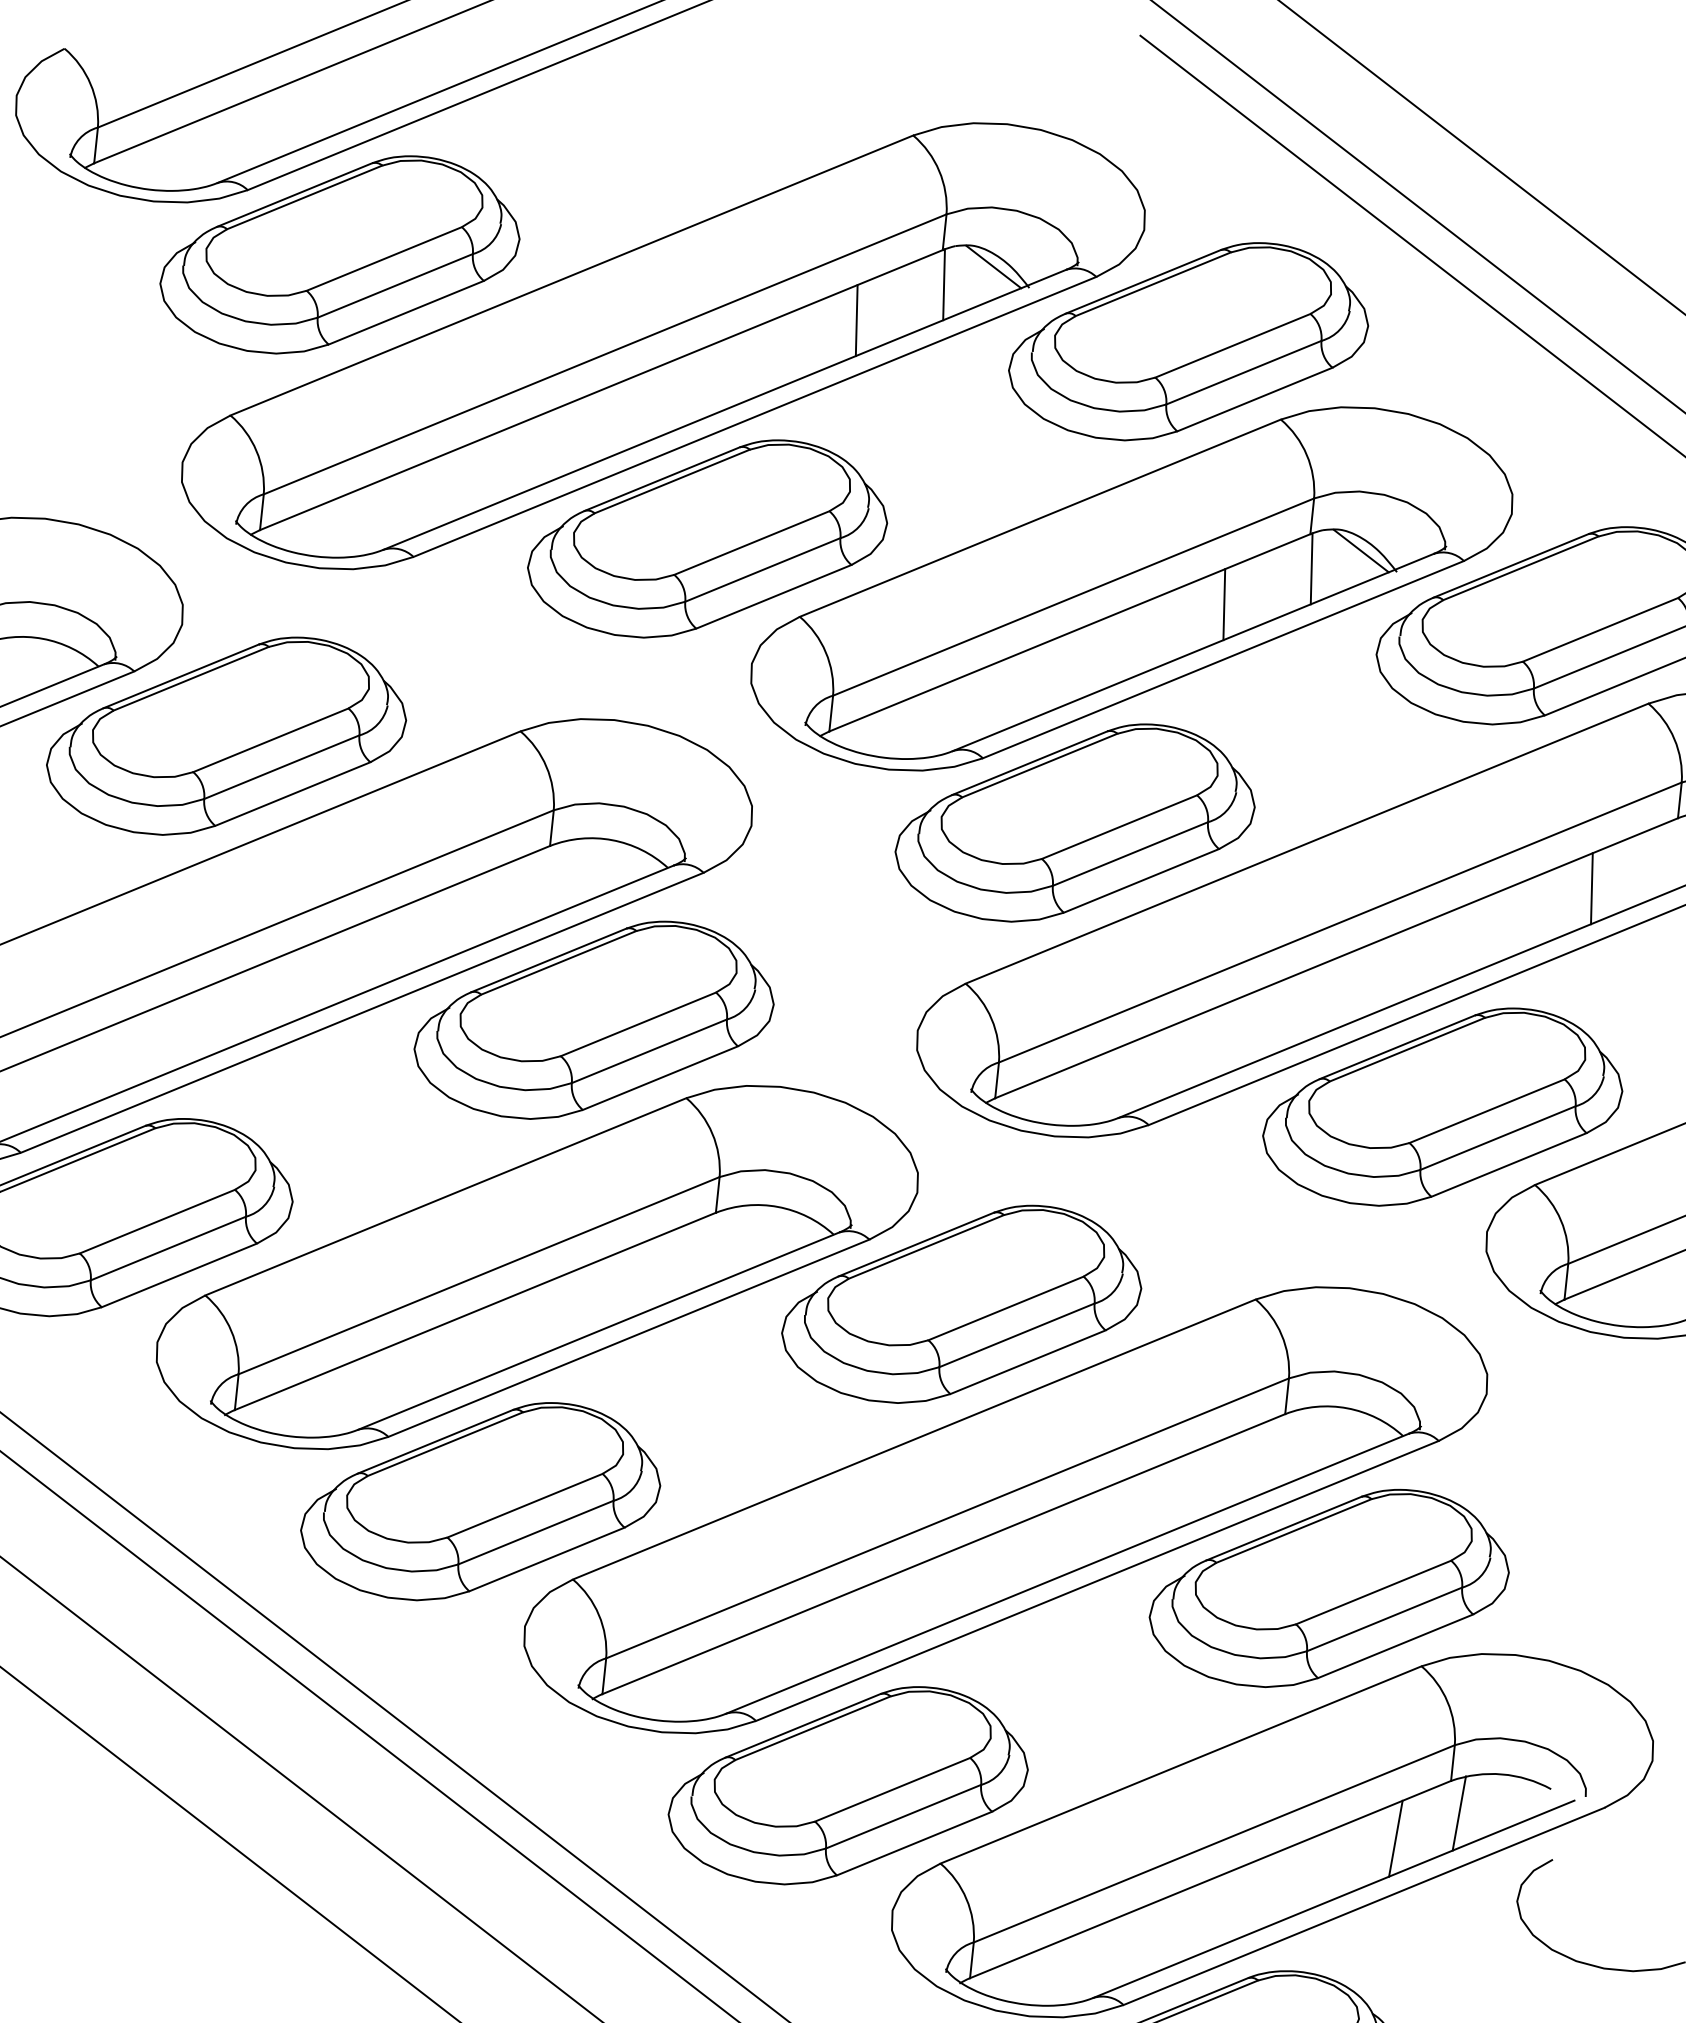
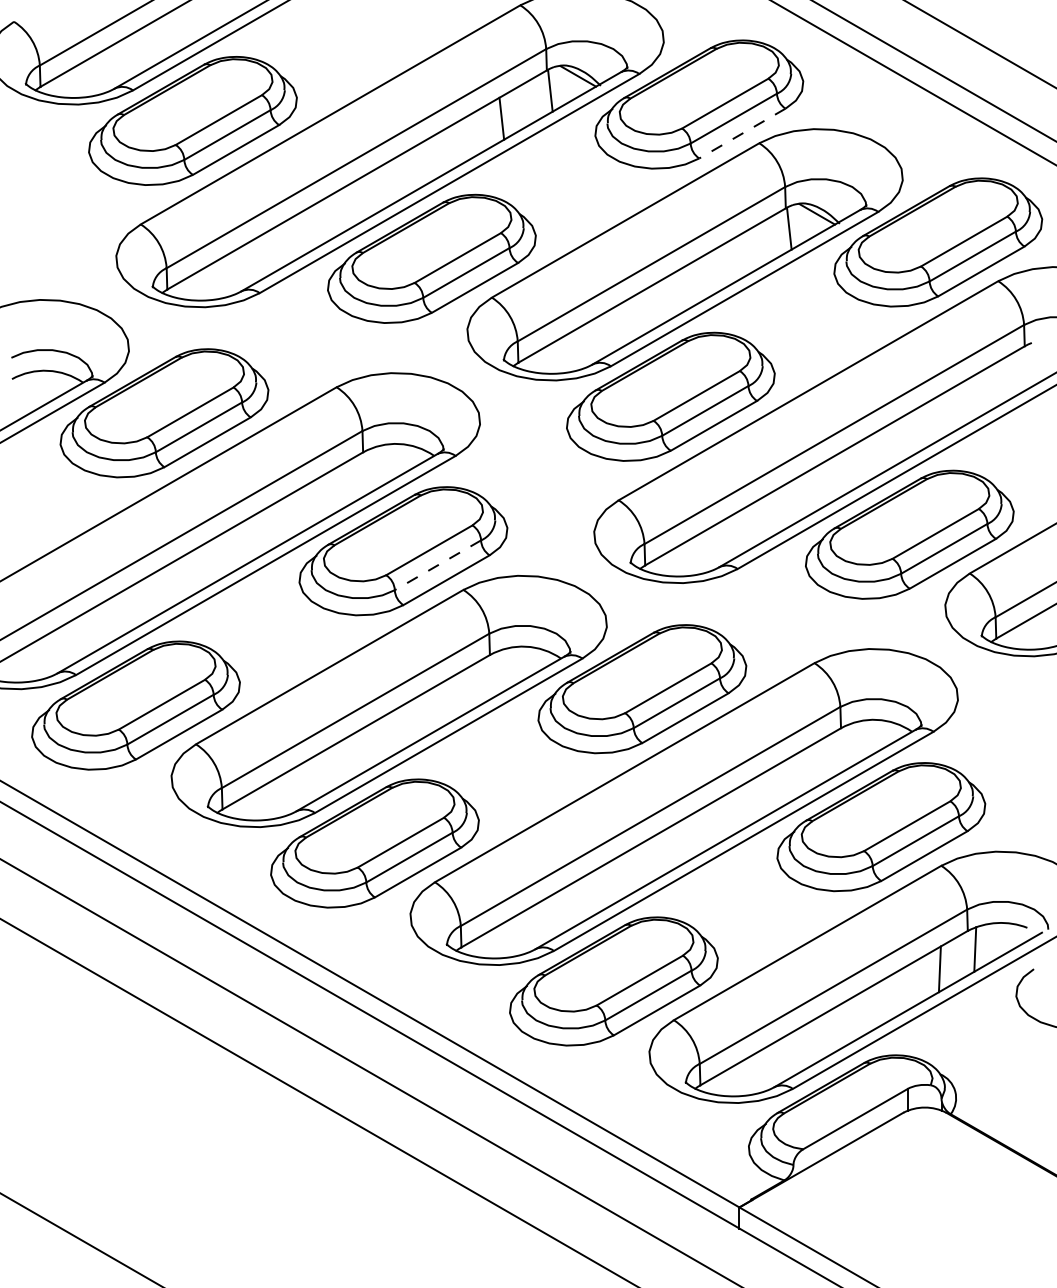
line: (1255, 399) -> (742, 133), solid -> dashed
line: (1223, 604) -> (740, 256), removed
line: (1591, 888) -> (979, 394), removed
line: (648, 1051) -> (437, 565), solid -> dashed

